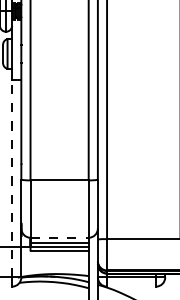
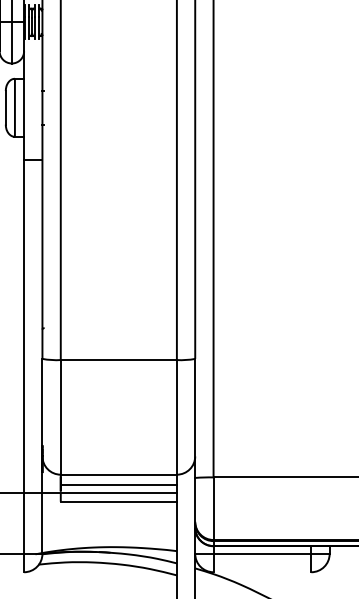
line: (12, 178) -> (24, 356), dashed -> solid
line: (60, 237) -> (120, 474), dashed -> solid

